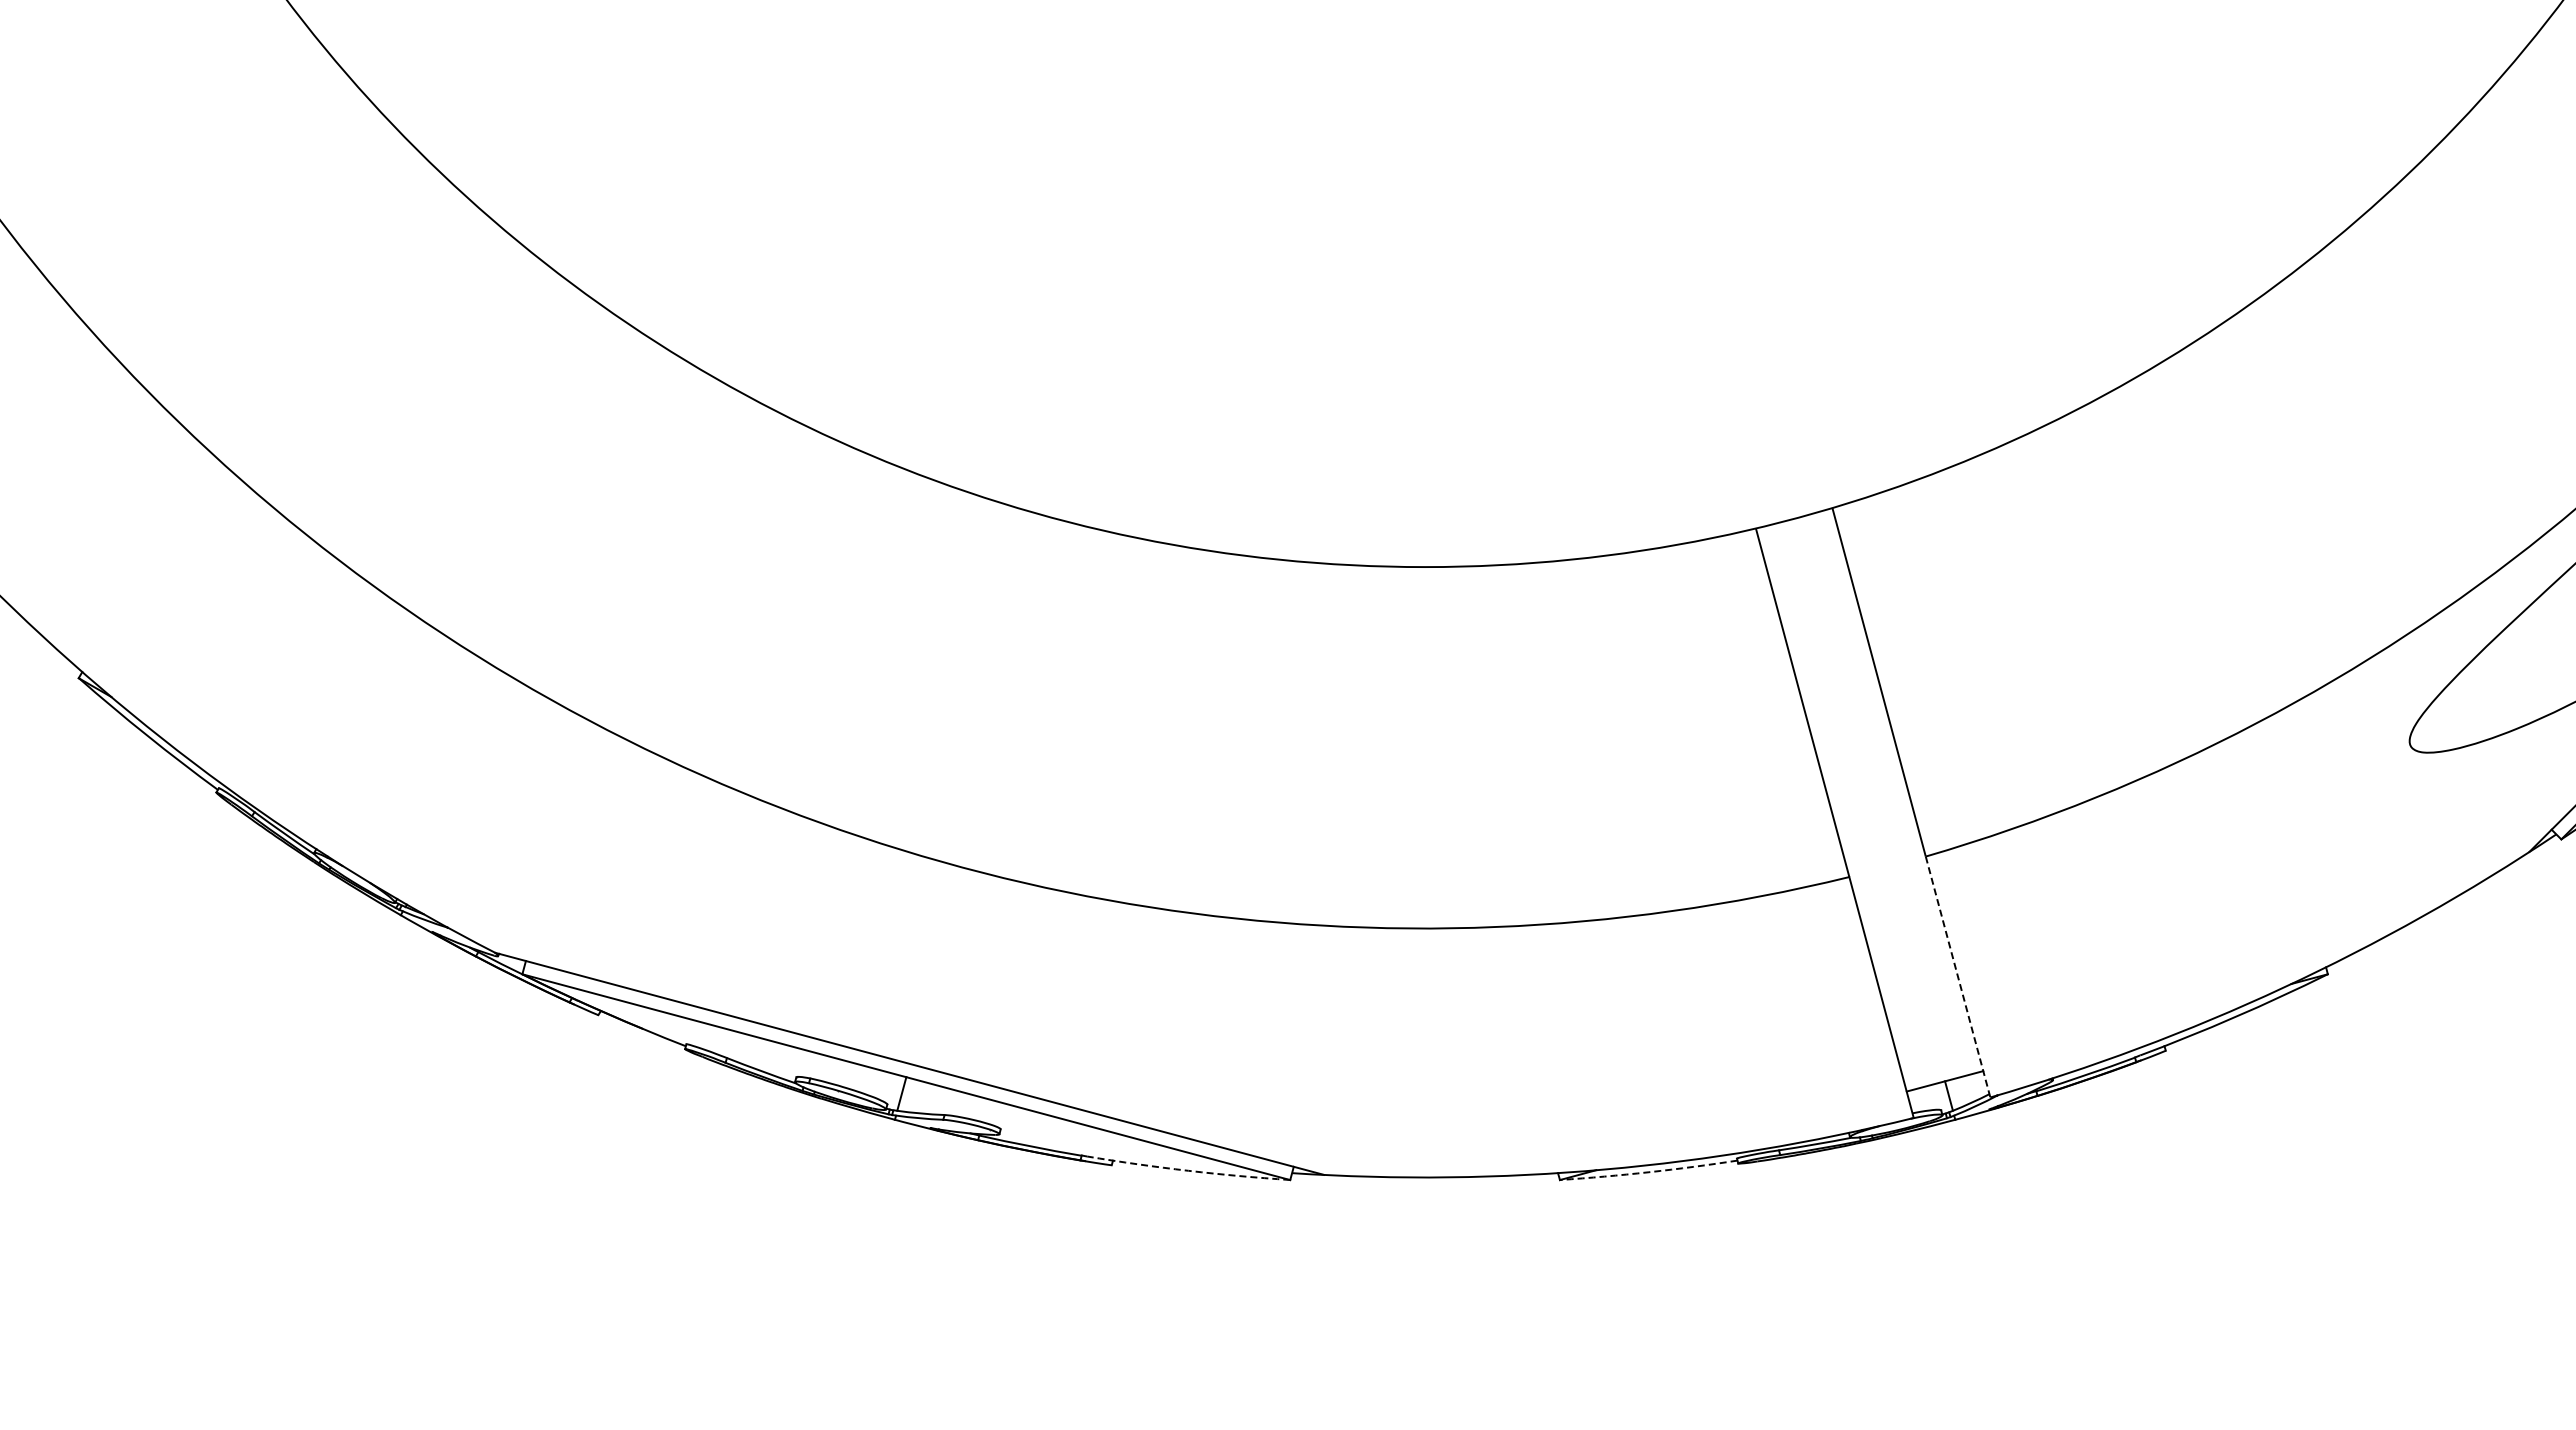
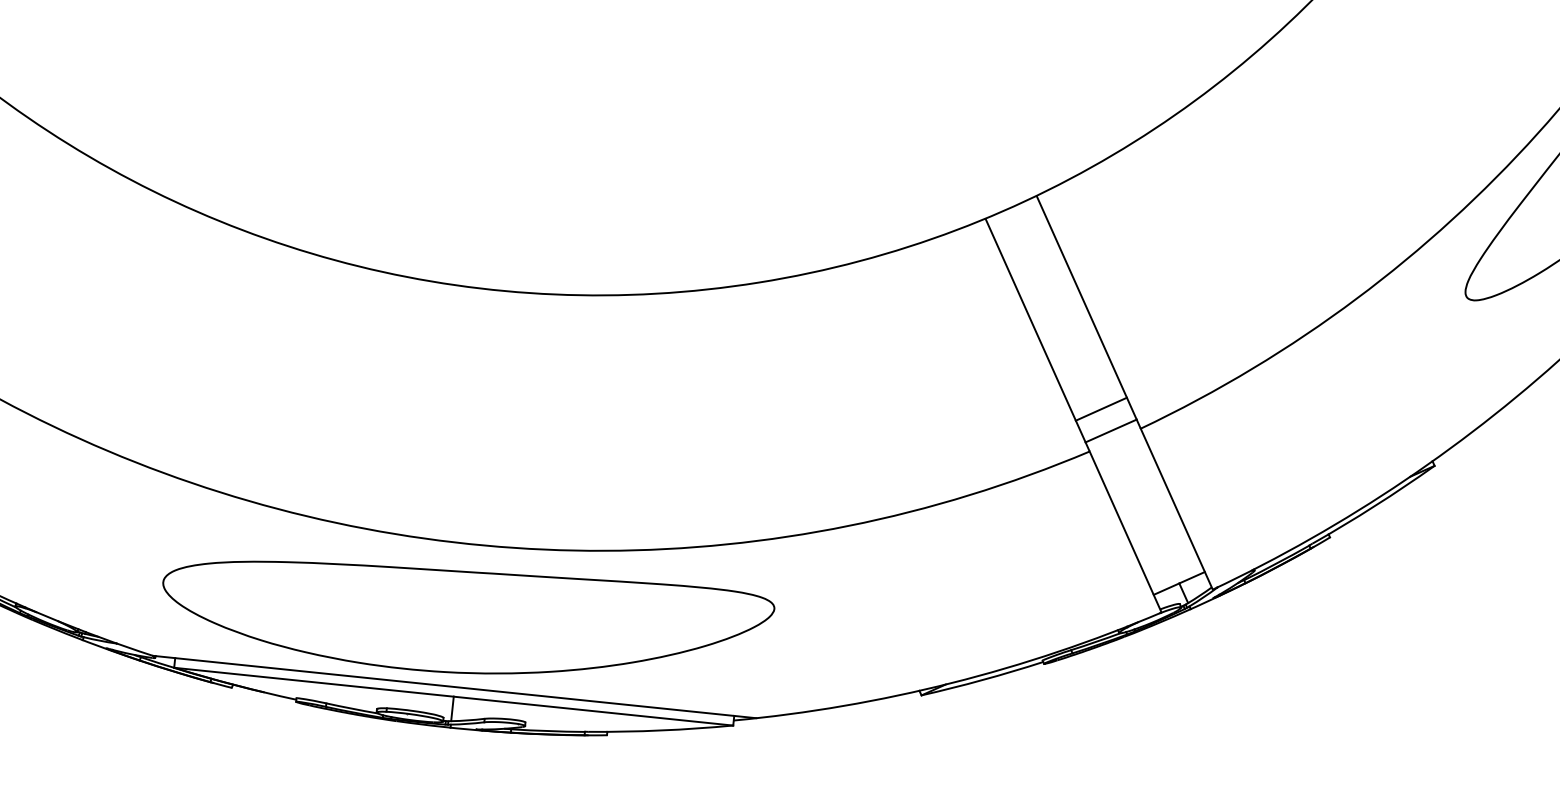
line: (1874, 820) -> (1100, 409), added
line: (1883, 852) -> (1110, 430), added
part: (949, 952) -> (469, 604), added
line: (1958, 977) -> (1177, 509), dashed -> solid
arc: (1188, 1170) -> (661, 730), dashed -> solid
arc: (1648, 1172) -> (982, 680), dashed -> solid

